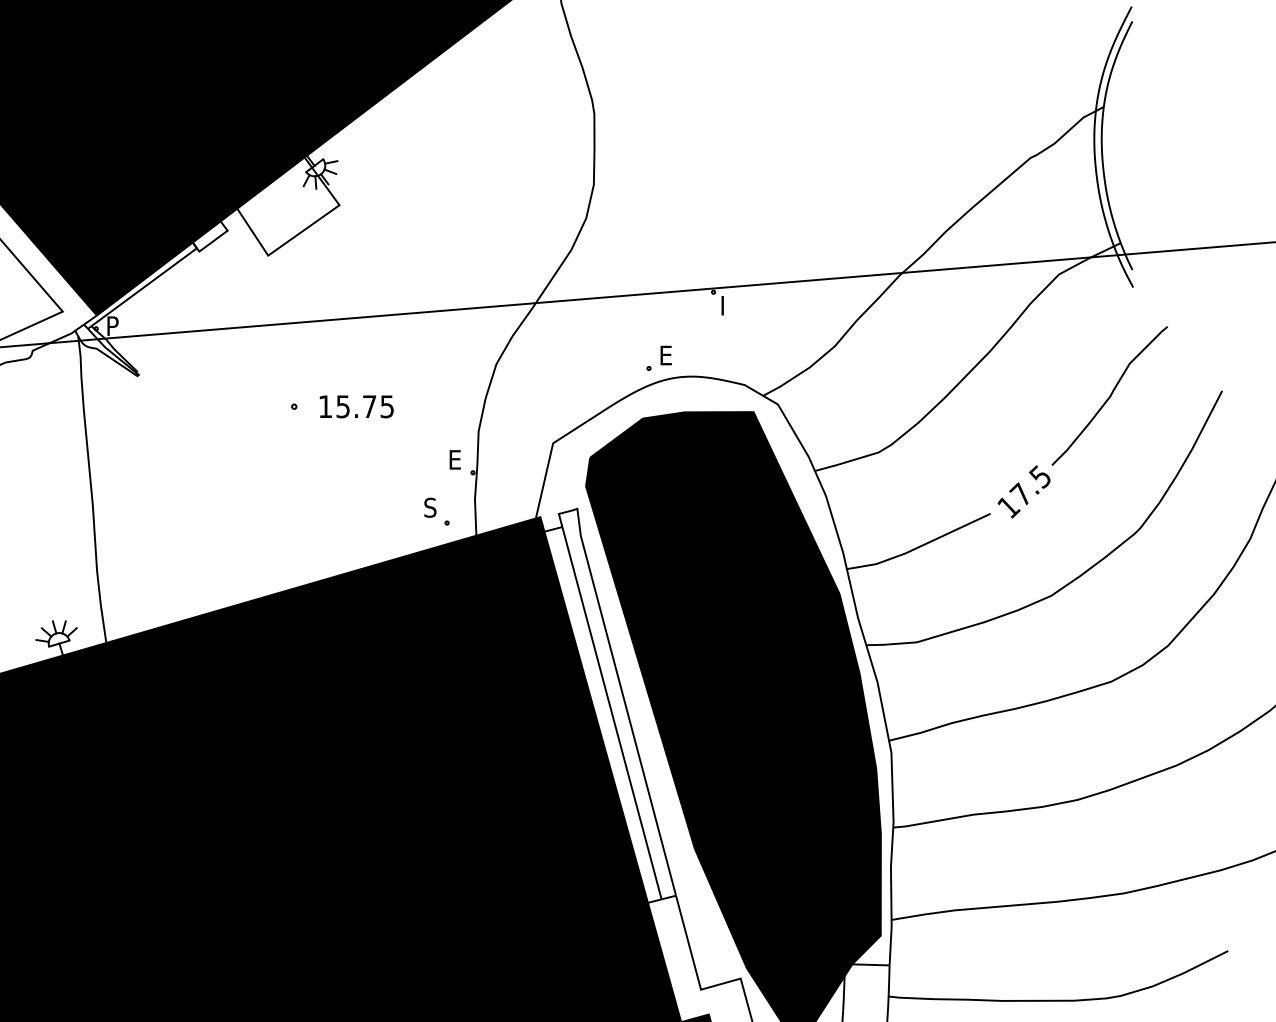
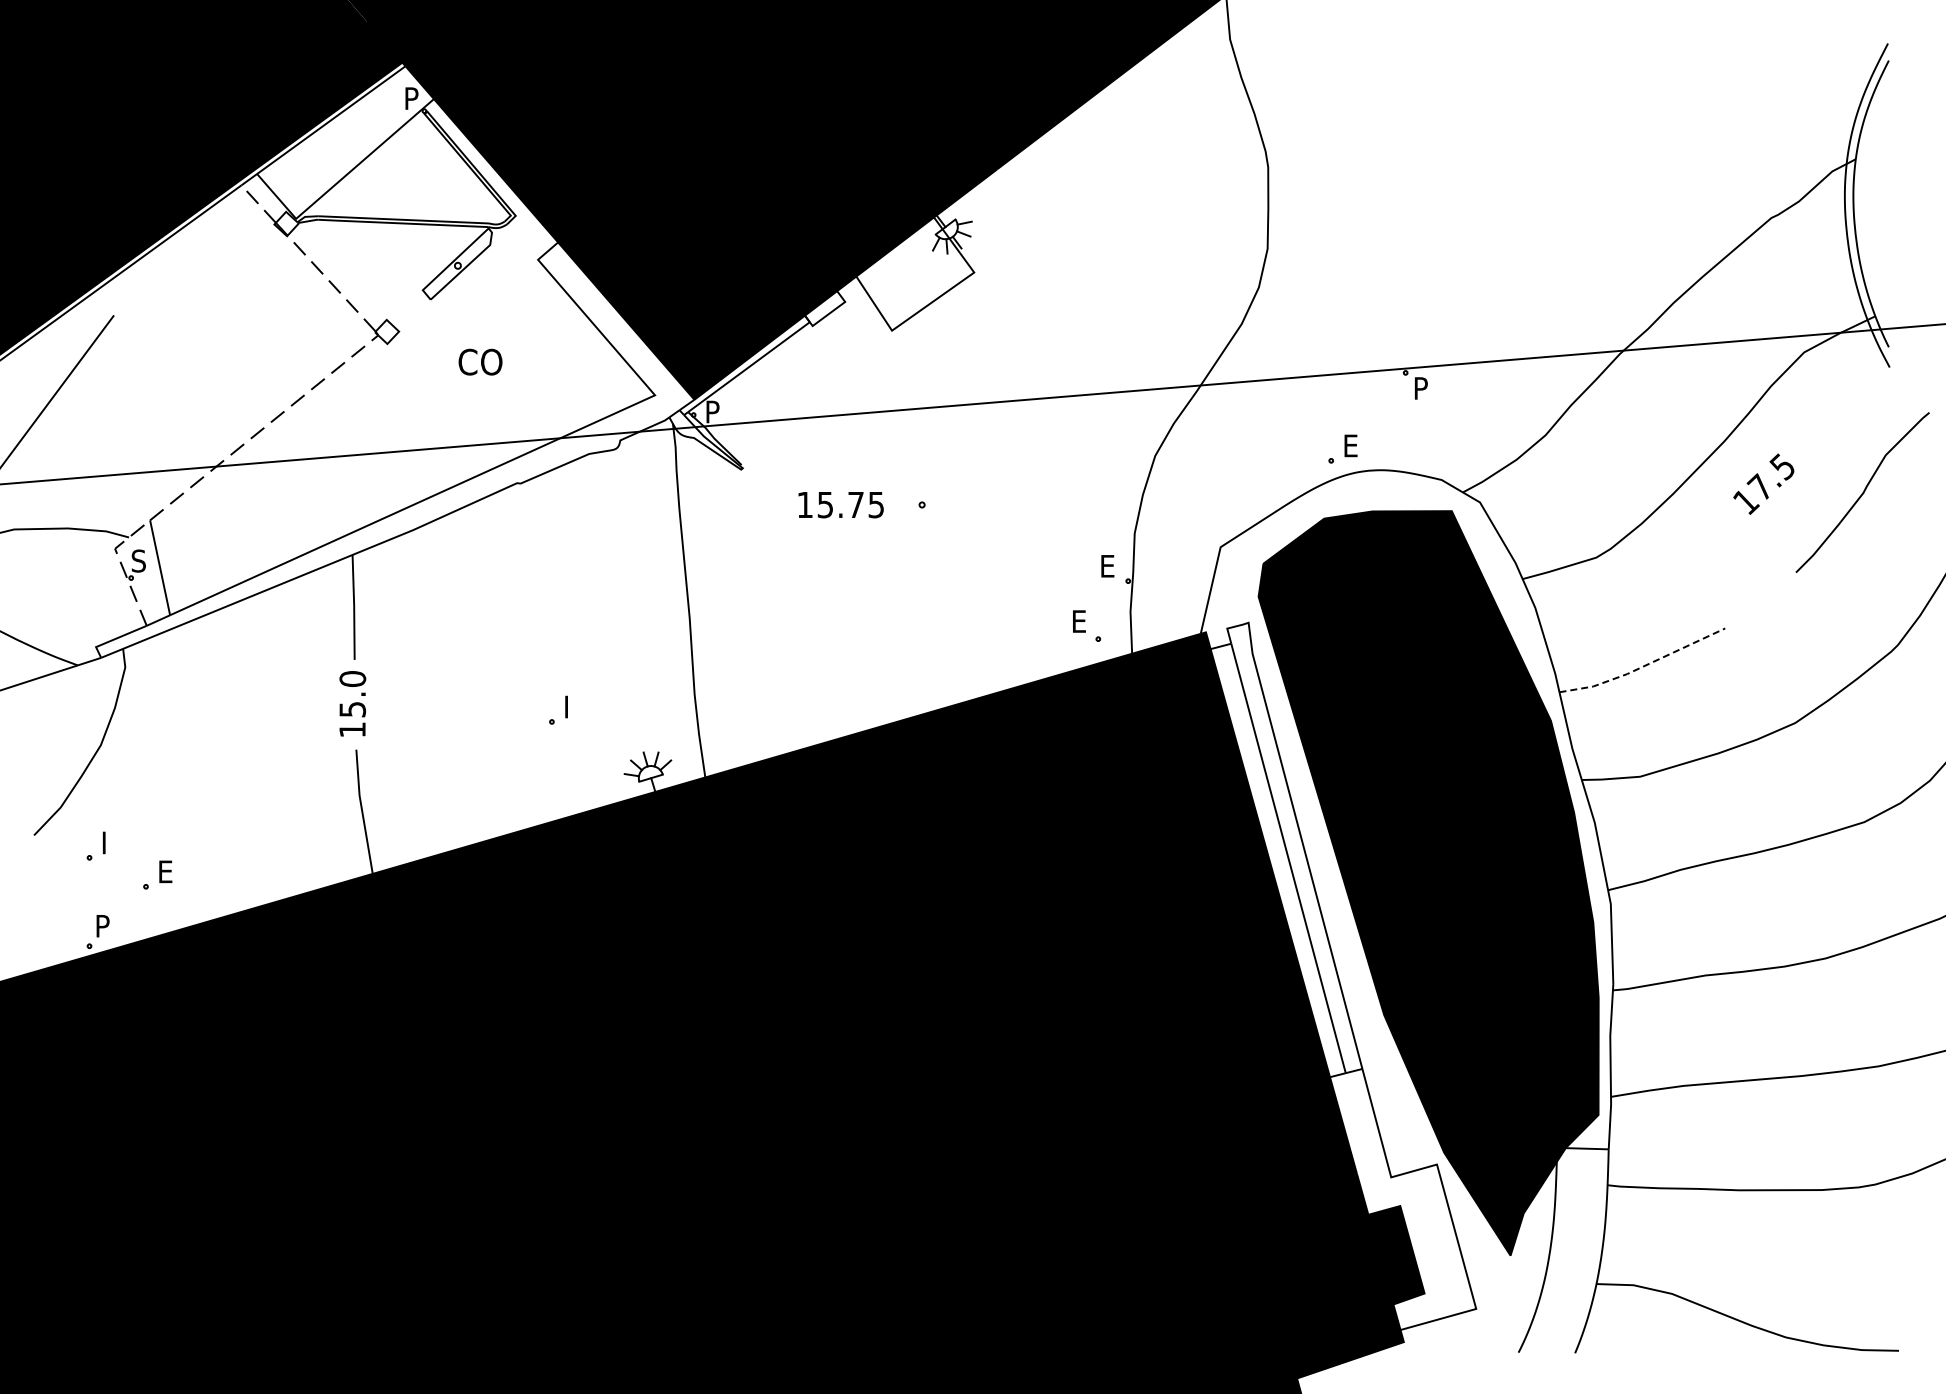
text: (728, 301) -> (1422, 383), I -> P
text: (356, 407) -> (840, 505), moved
text: (1023, 491) -> (1763, 483), moved
text: (430, 507) -> (1079, 621), S -> E
line: (919, 546) -> (1643, 666), solid -> dashed

